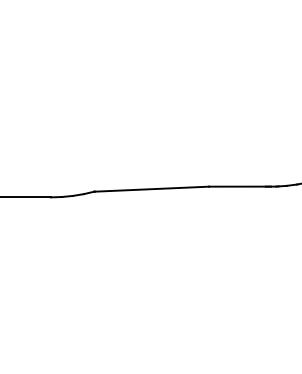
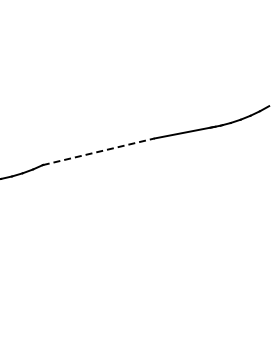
line: (151, 189) -> (98, 152), solid -> dashed

